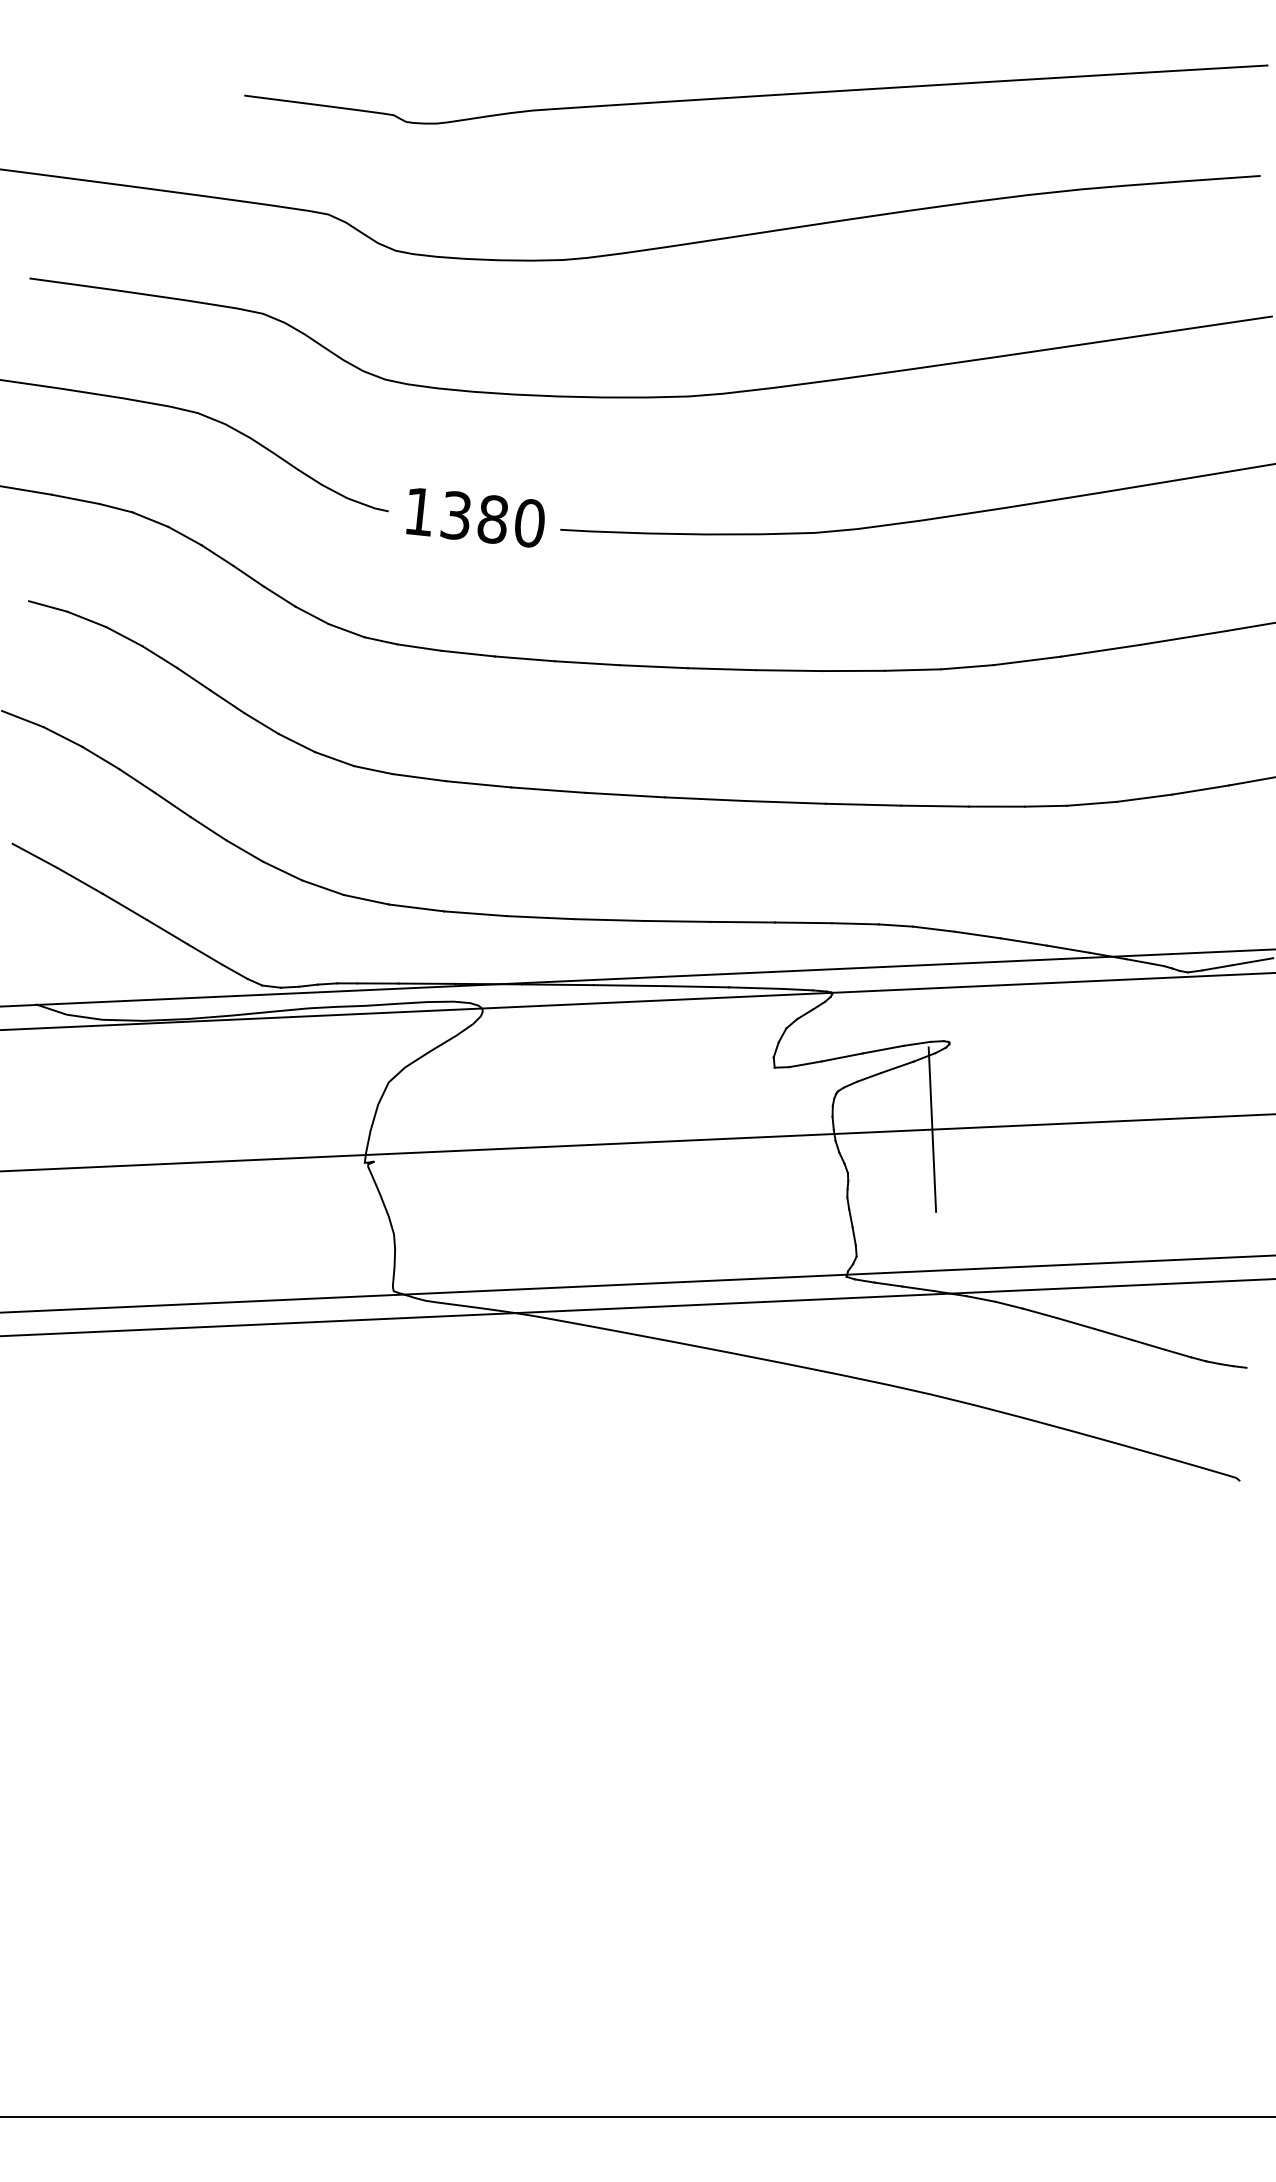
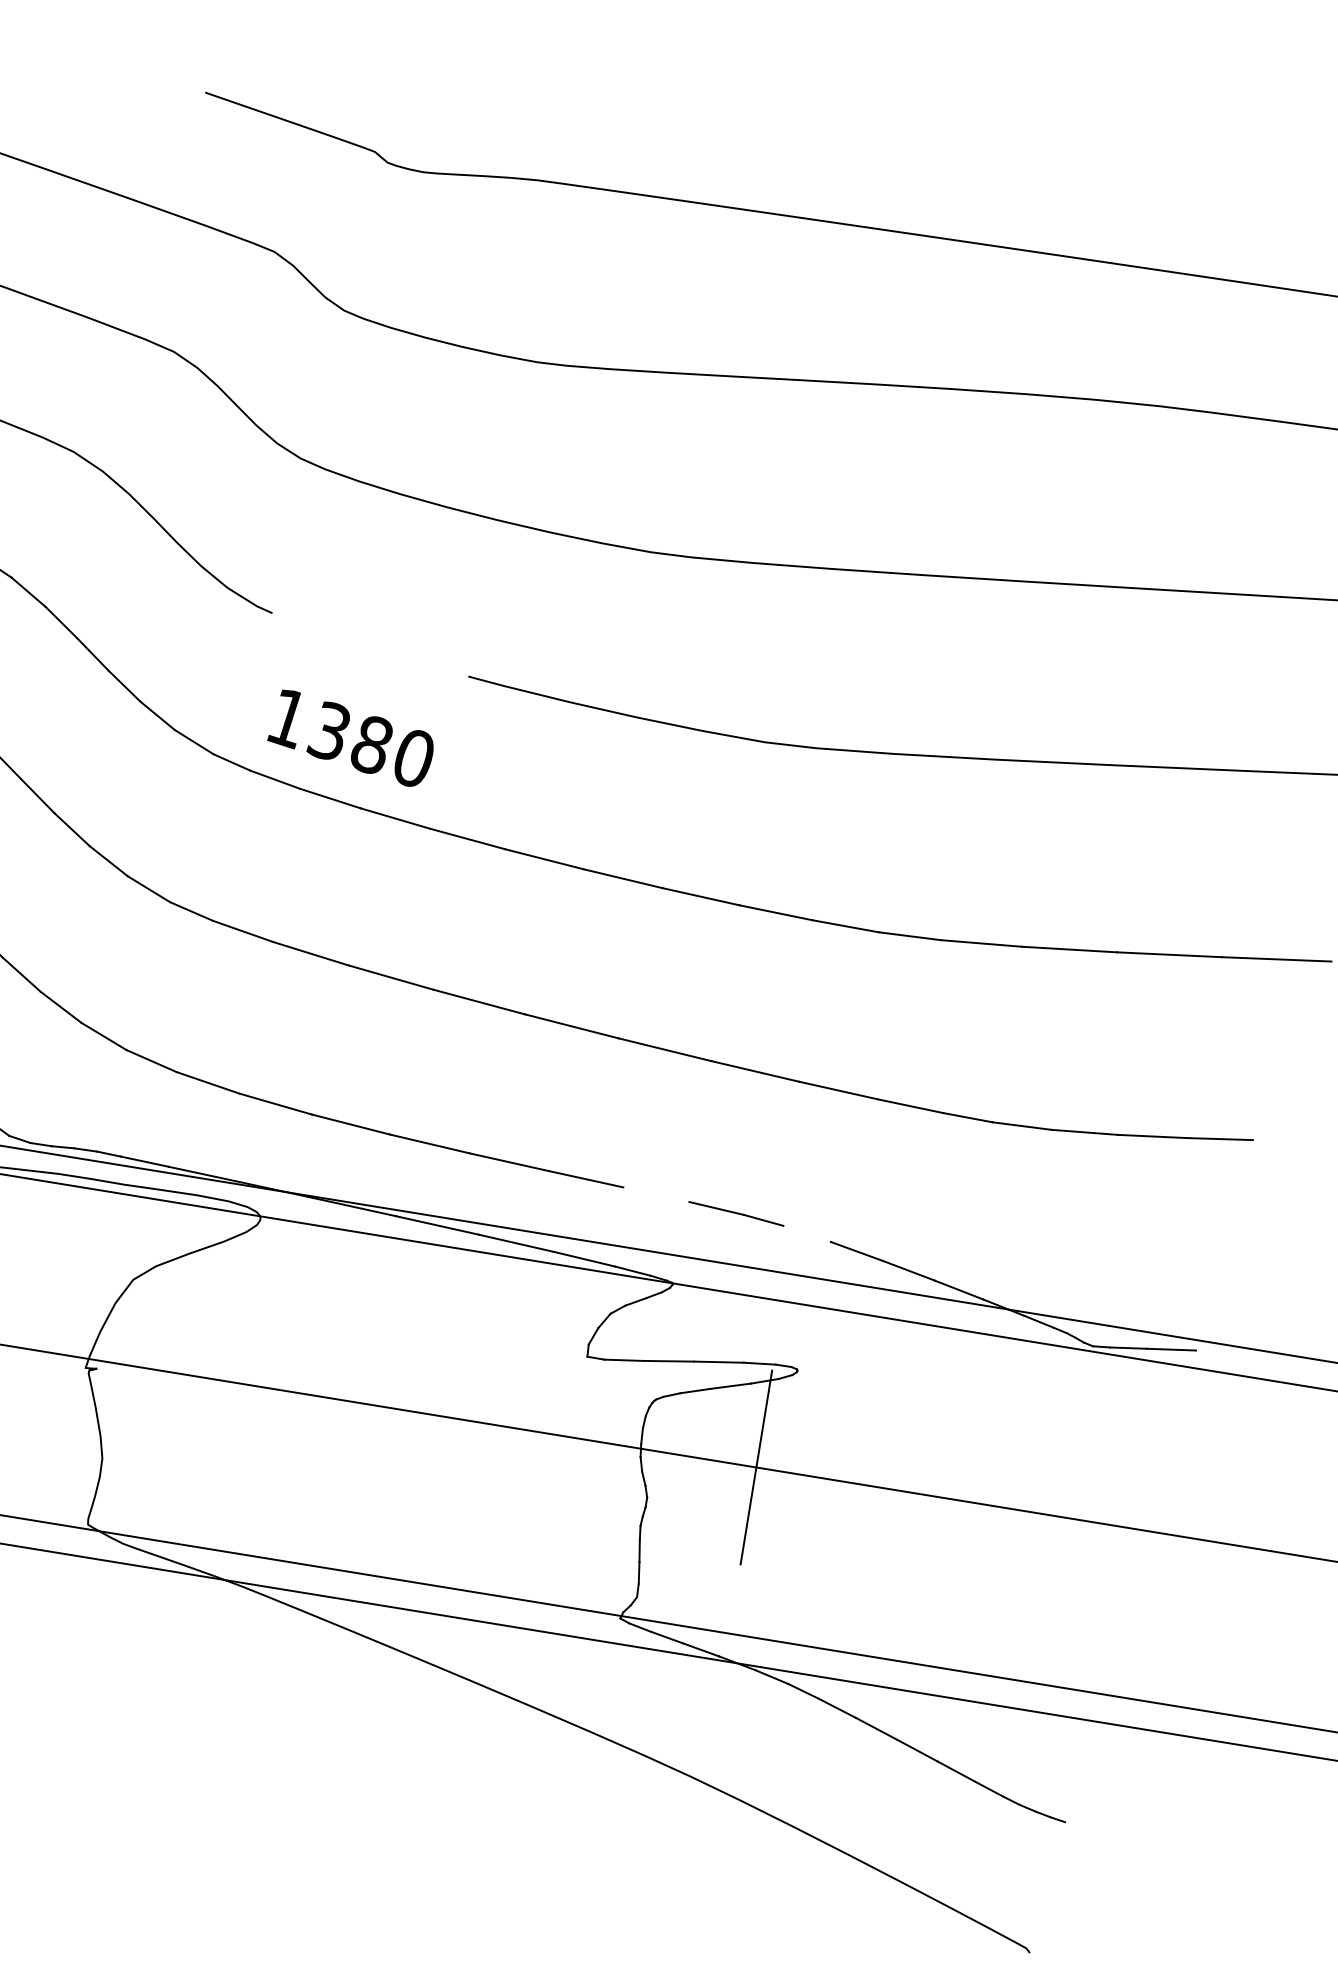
text: (475, 517) -> (352, 738), moved
line: (803, 922) -> (656, 1194), removed
line: (933, 928) -> (806, 1232), removed

